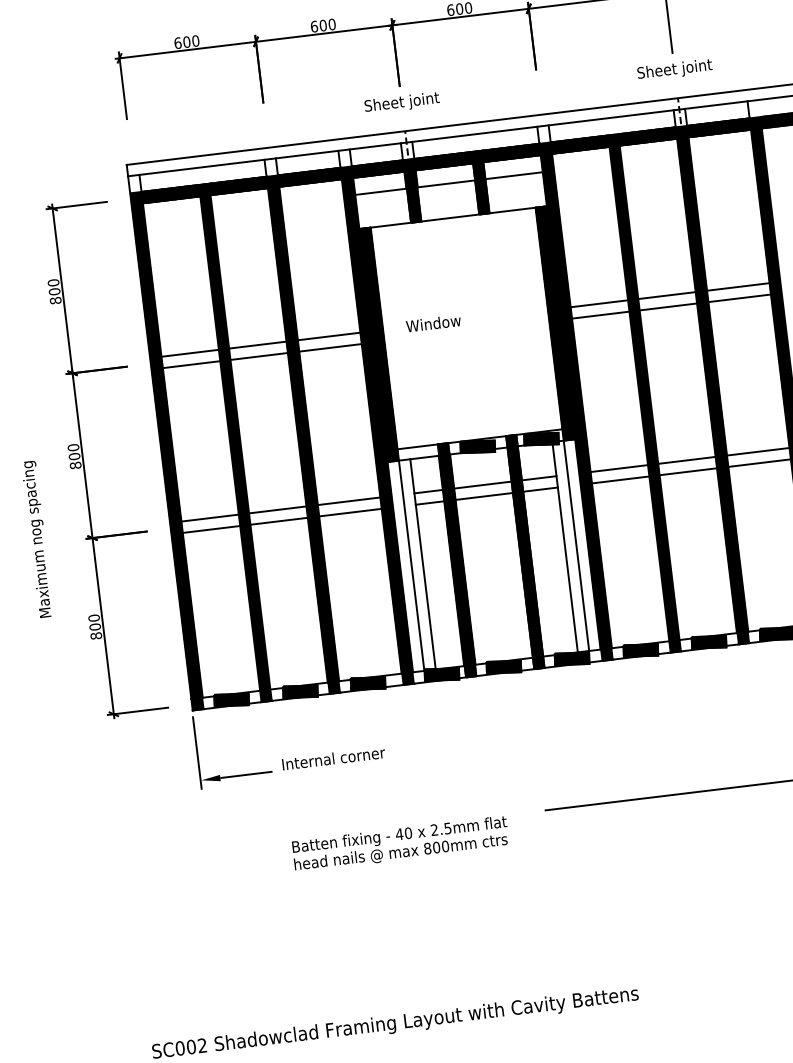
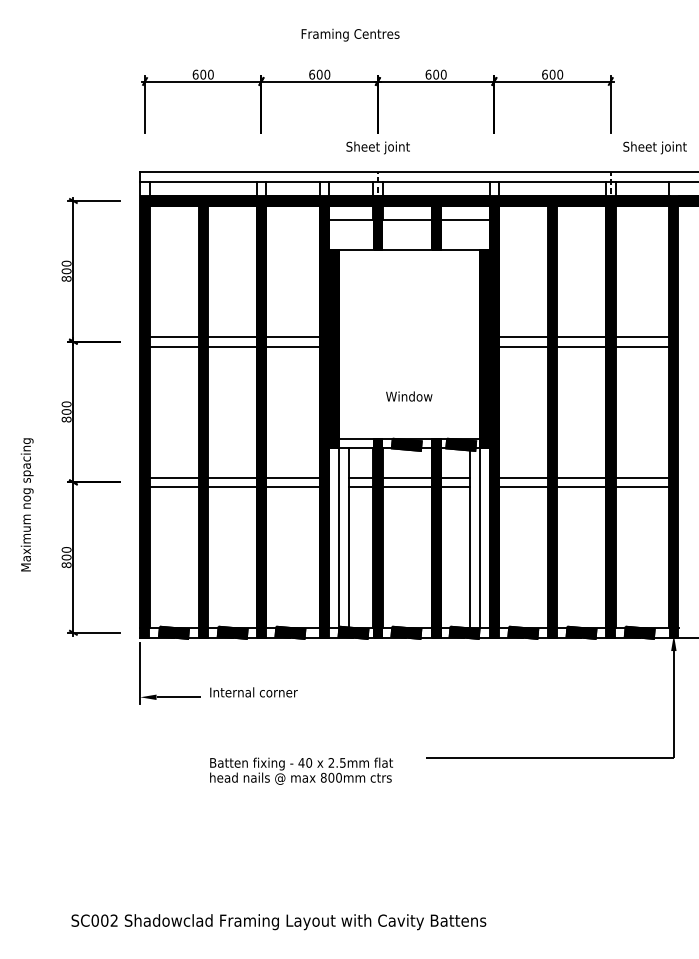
text: (674, 69) -> (654, 147), moved
text: (433, 323) -> (409, 396), moved
text: (36, 539) -> (26, 504), moved

